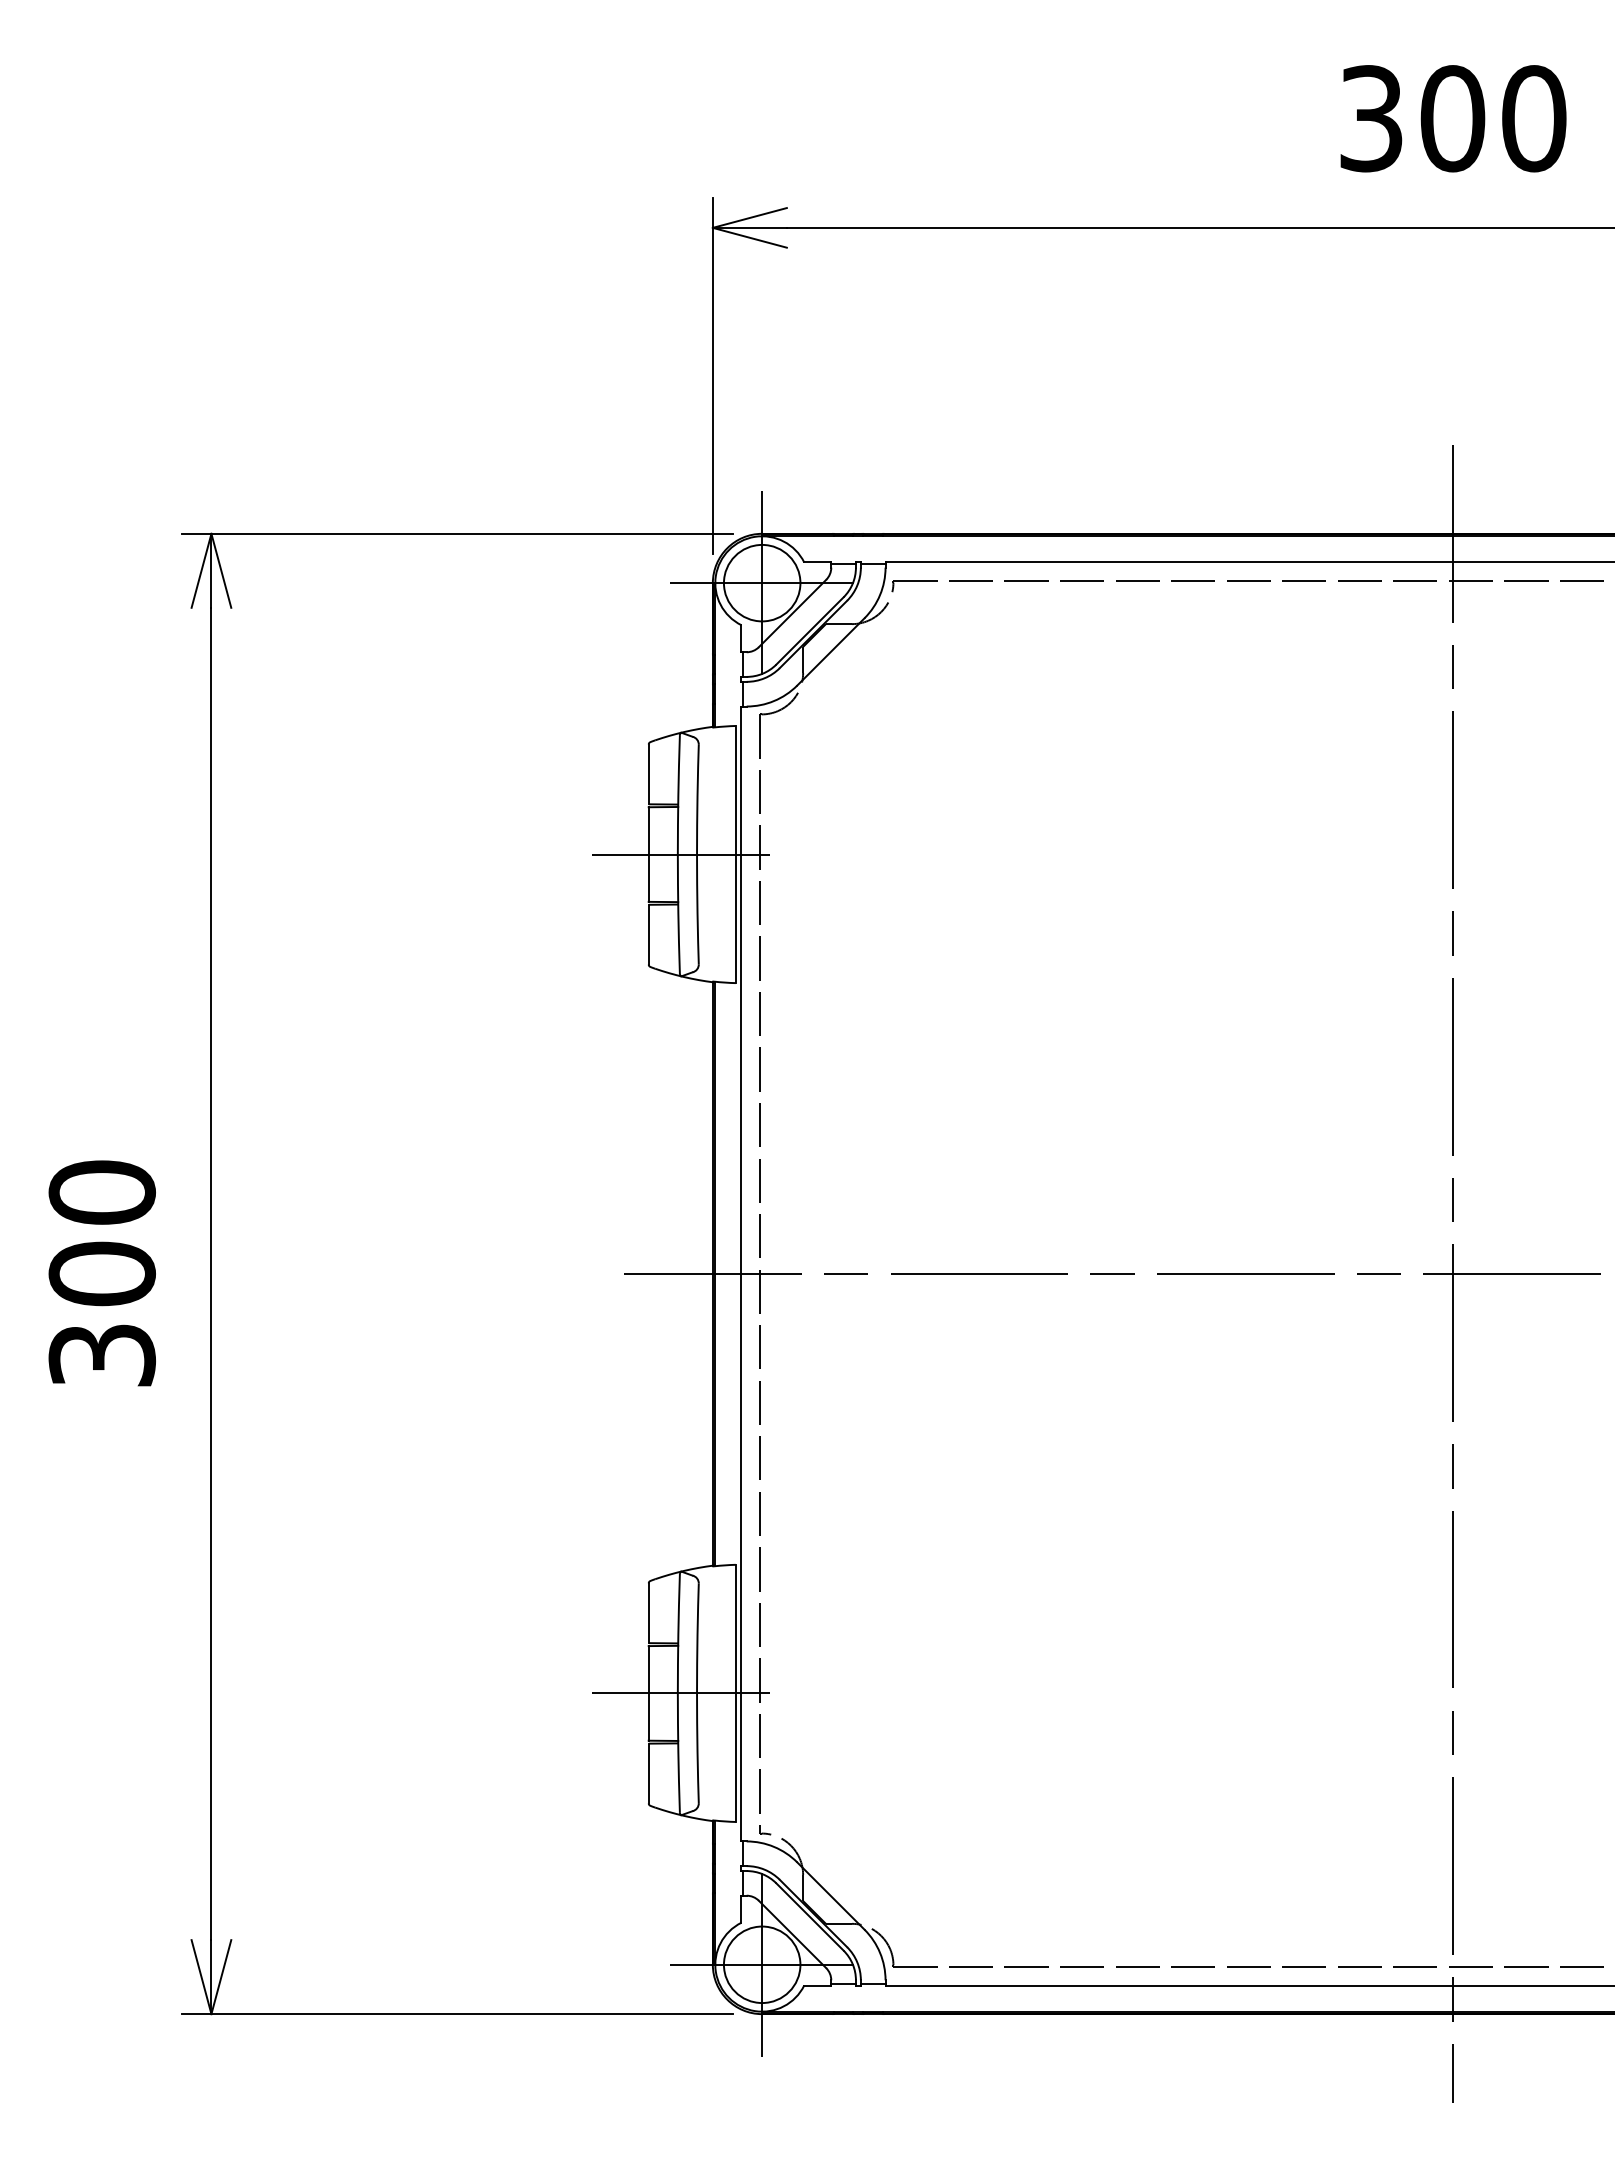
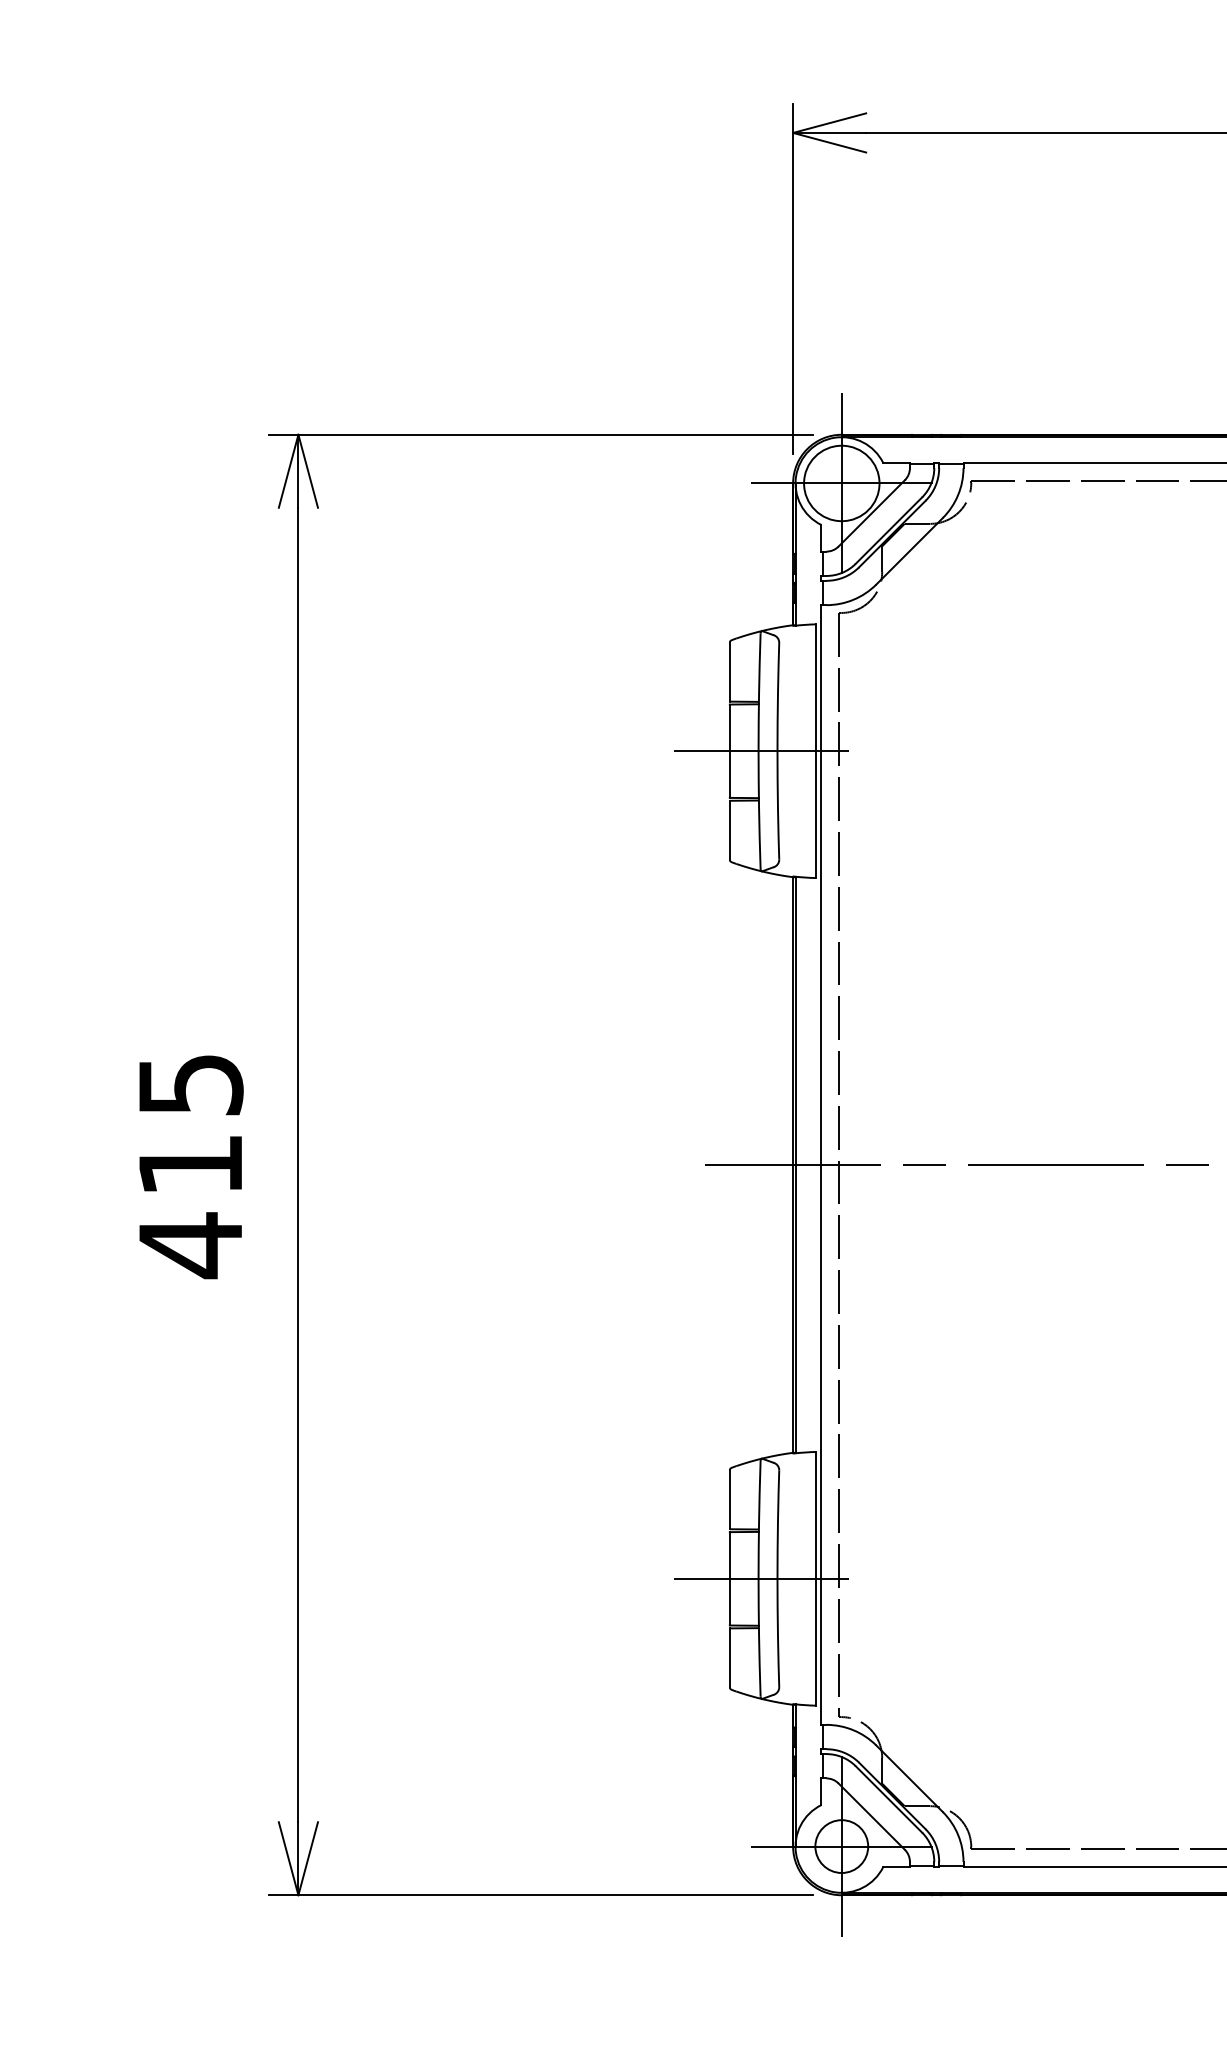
text: (101, 1274) -> (189, 1165), 300 -> 415
circle: (761, 1964) -> (841, 1846), size x0.7

